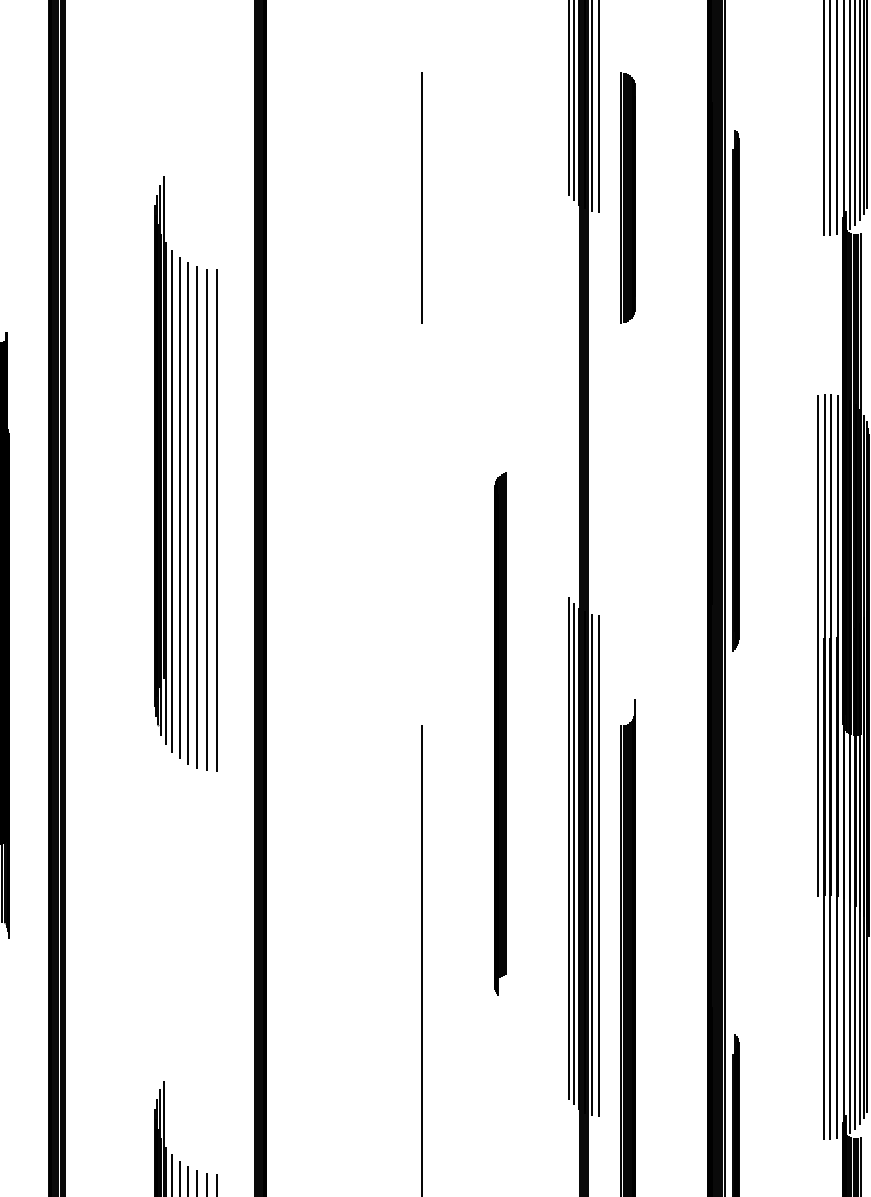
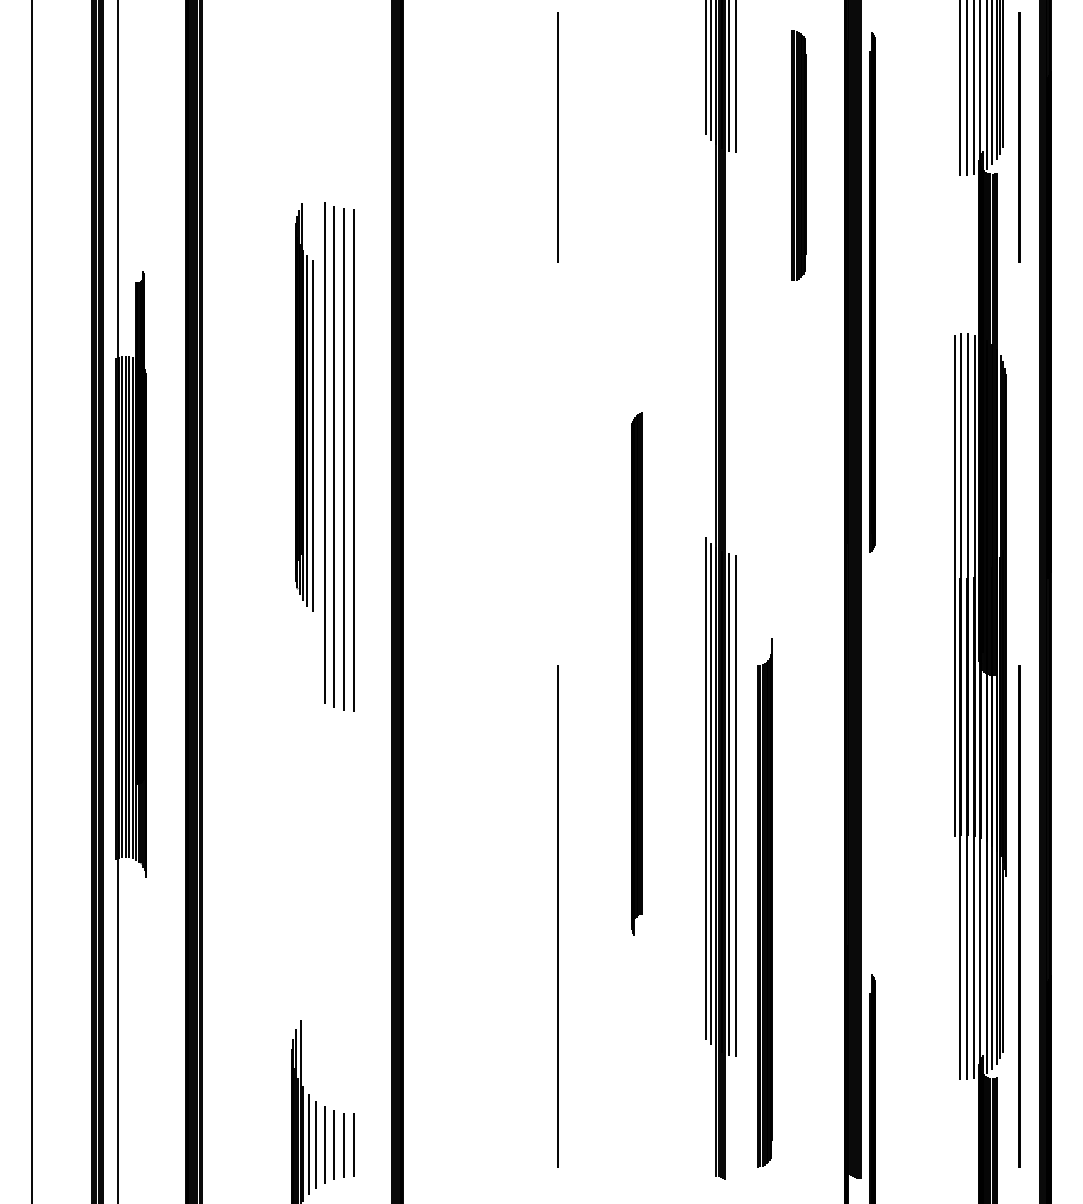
part: (627, 197) -> (798, 155), moved
part: (735, 390) -> (872, 292), moved
part: (166, 467) -> (303, 407), size x0.7

